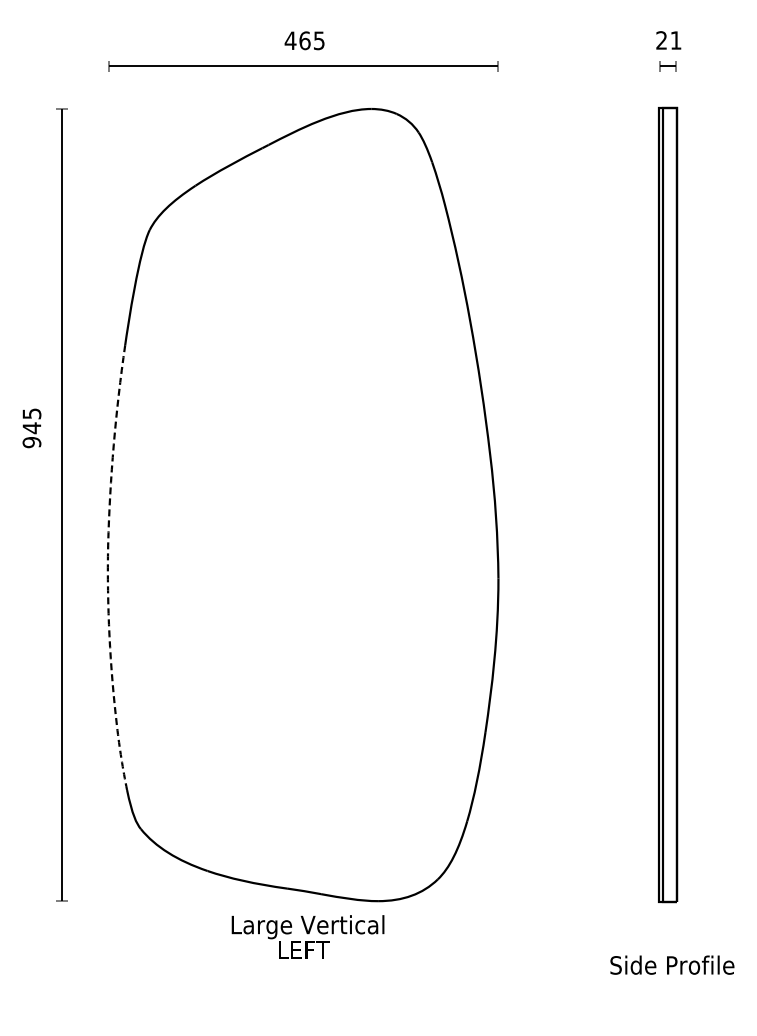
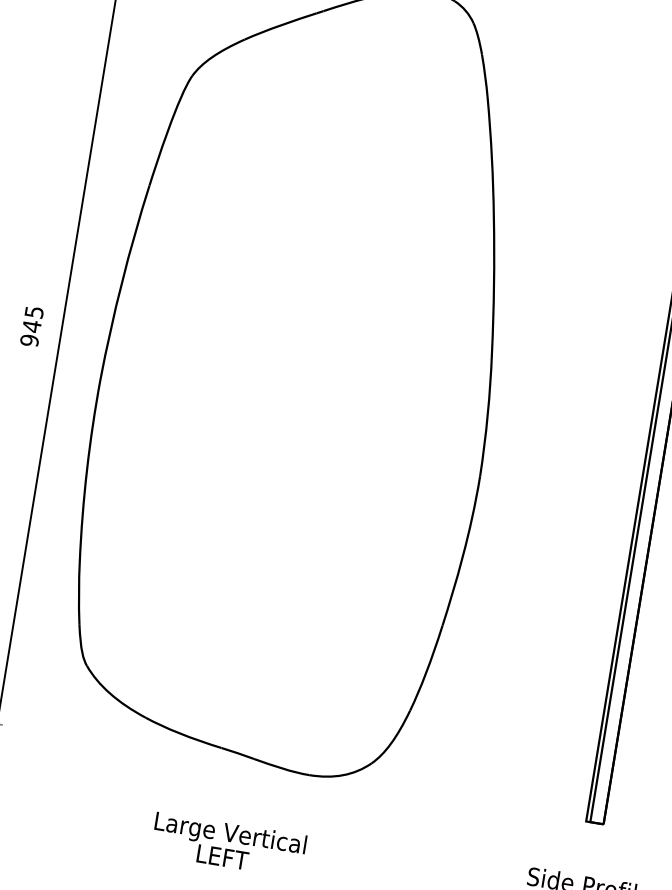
text: (31, 428) -> (31, 326), moved
line: (107, 566) -> (96, 401), dashed -> solid
text: (307, 936) -> (228, 844), moved

